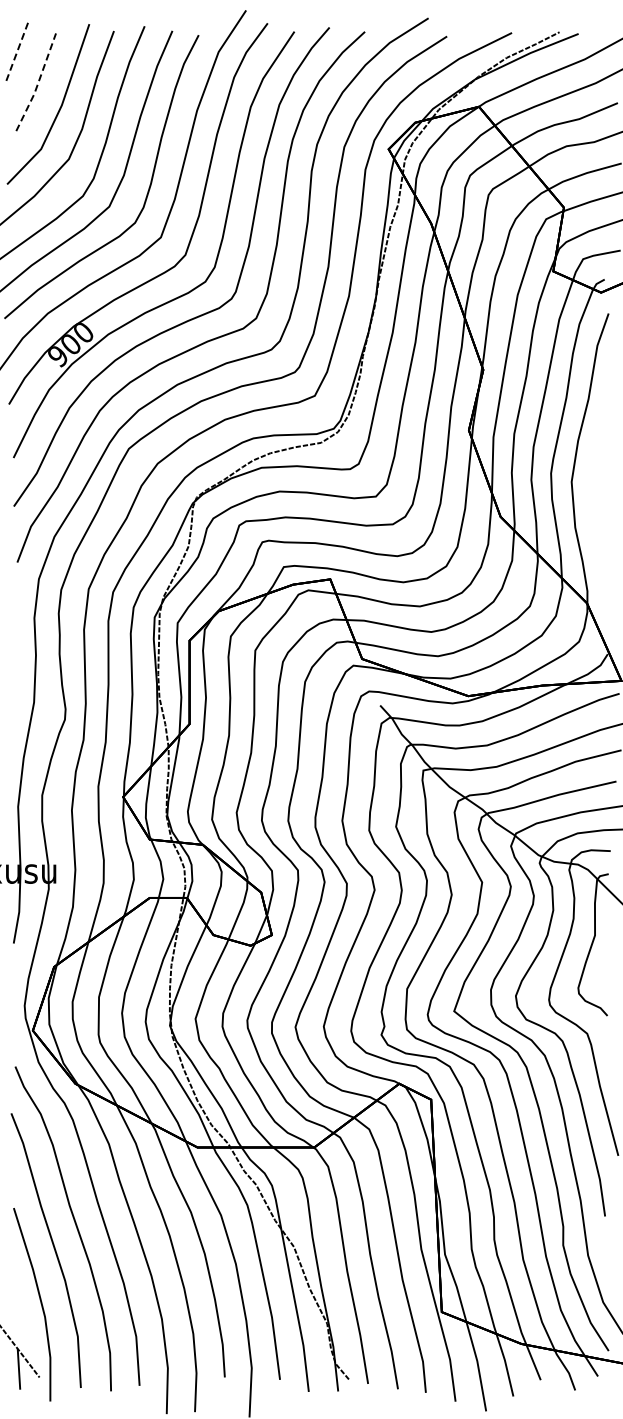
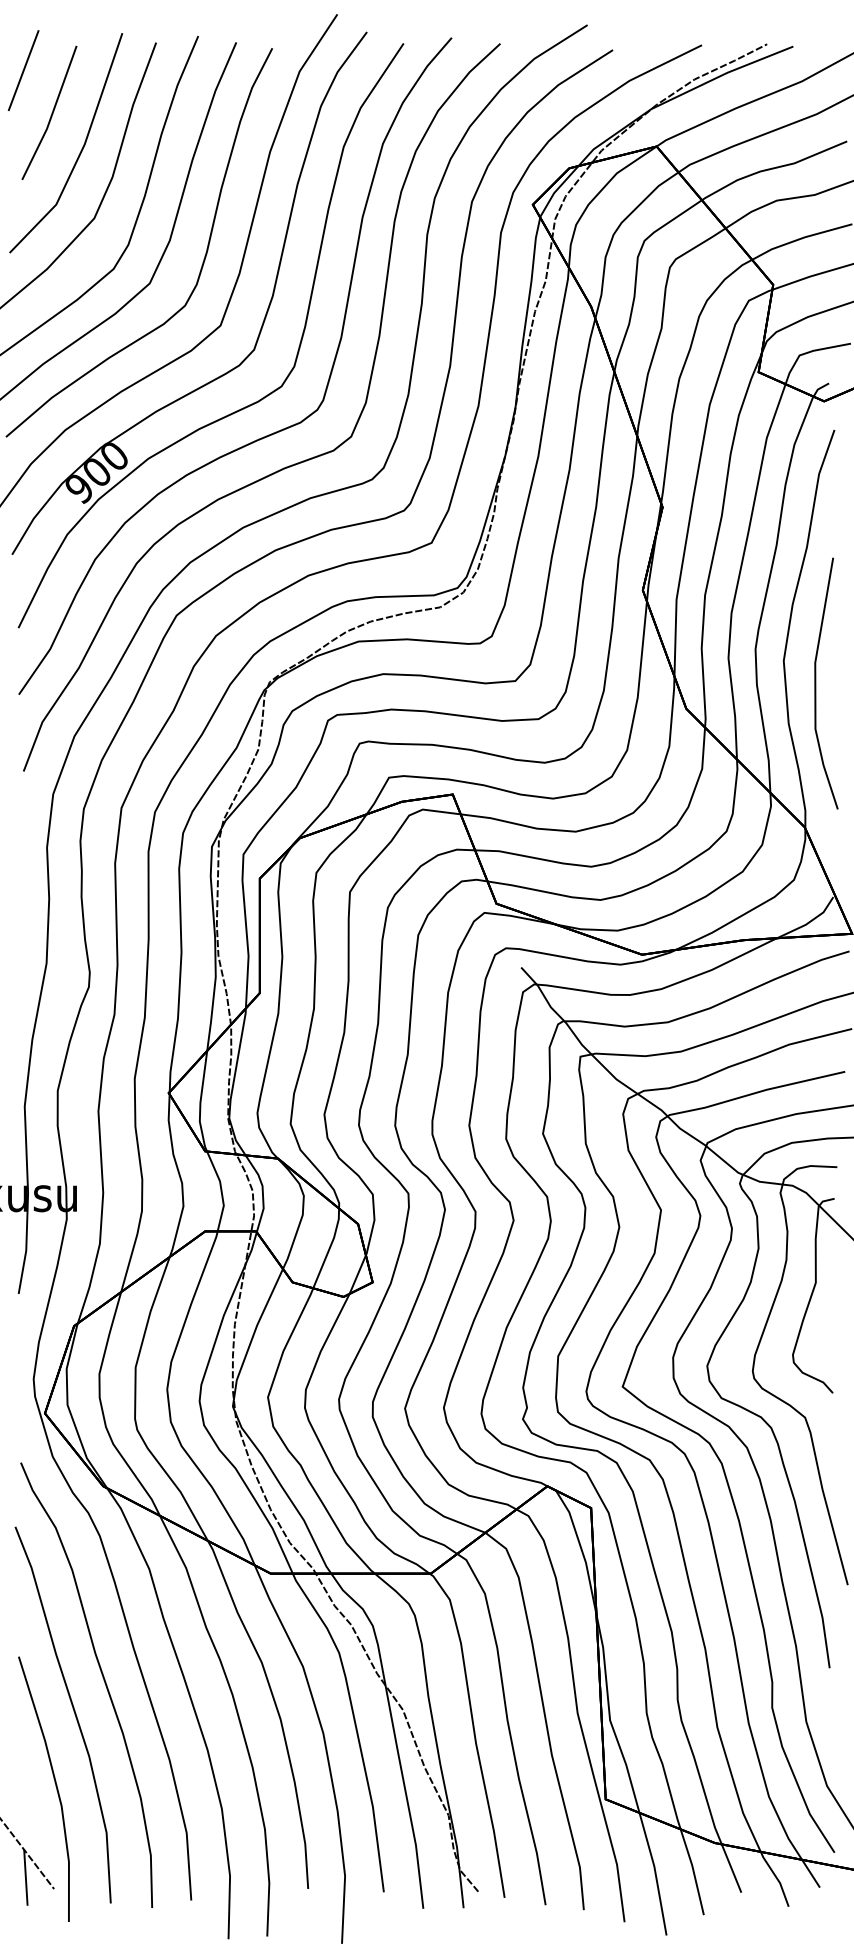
line: (17, 51) -> (23, 70), dashed -> solid
line: (38, 83) -> (52, 114), dashed -> solid
line: (595, 498) -> (816, 683), added

